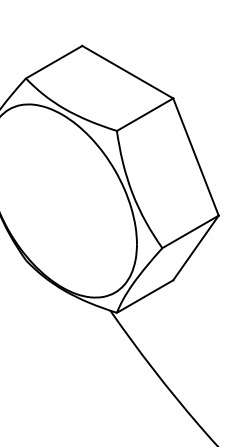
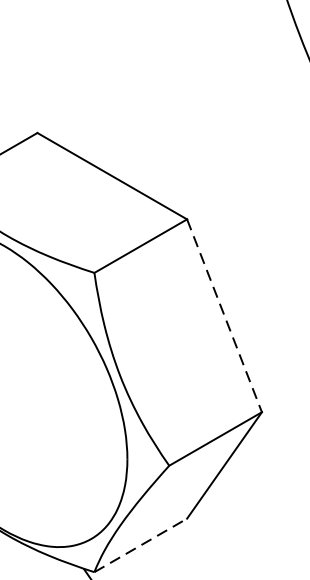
line: (195, 157) -> (223, 316), solid -> dashed
line: (145, 296) -> (141, 545), solid -> dashed

